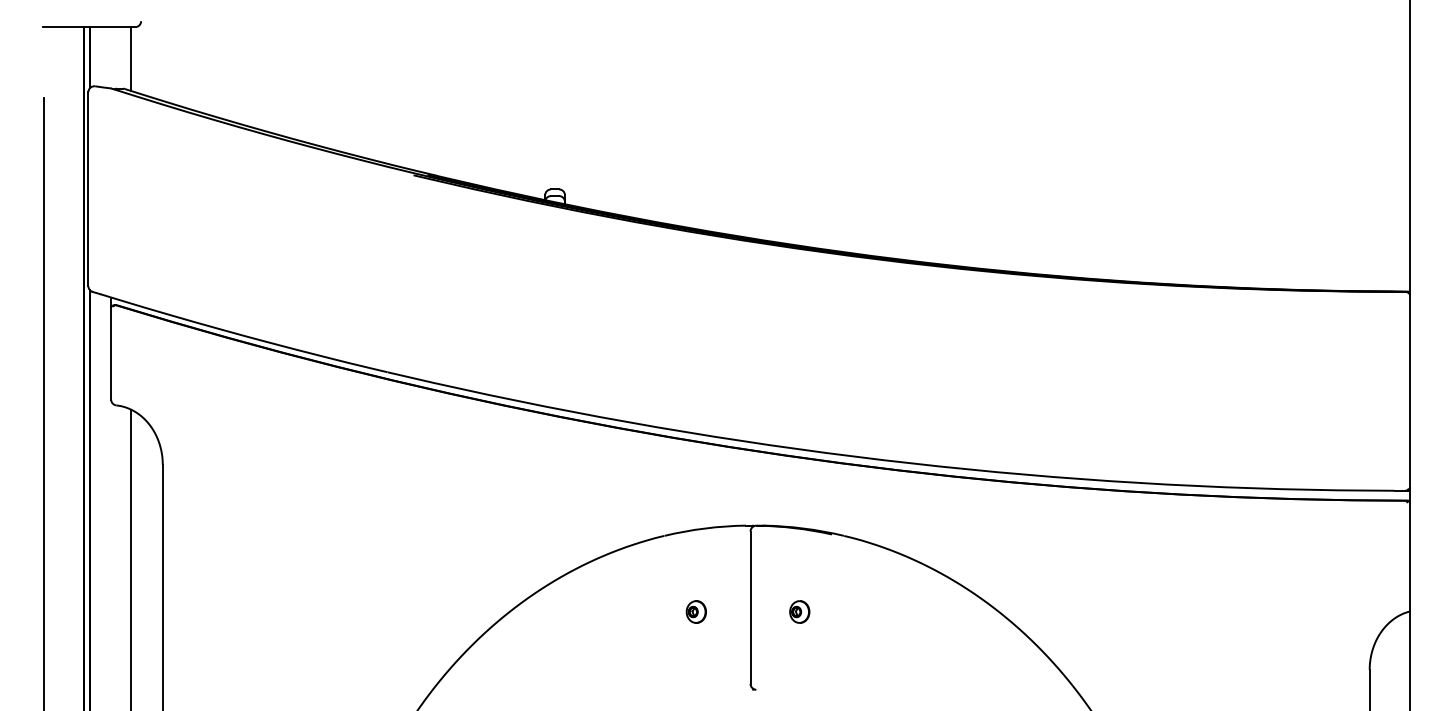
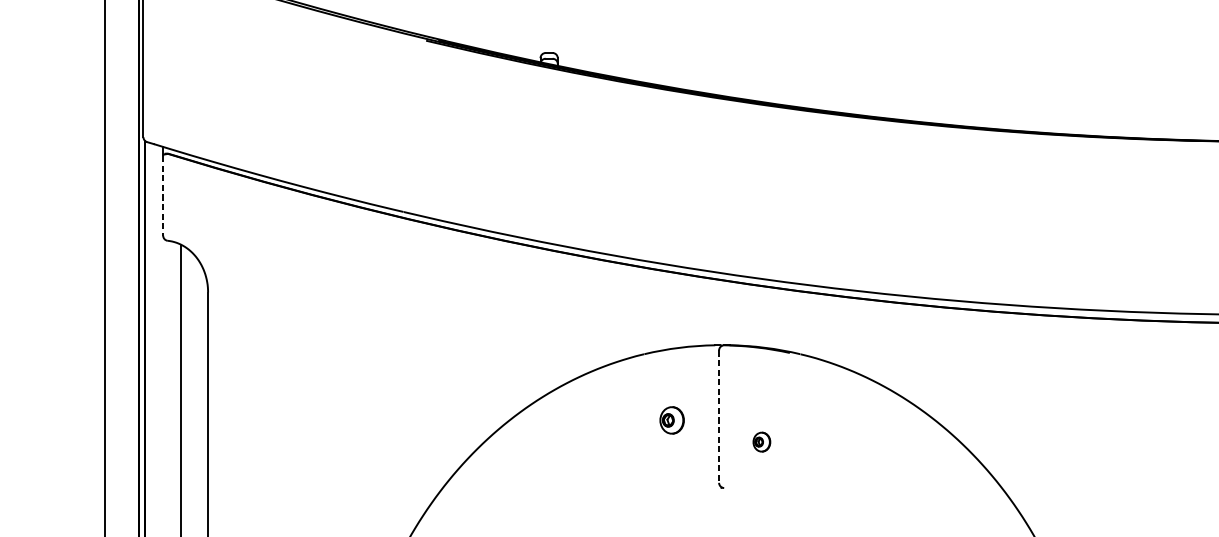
line: (111, 353) -> (163, 195), solid -> dashed
line: (750, 608) -> (719, 417), solid -> dashed
part: (695, 611) -> (671, 419), size x1.4
part: (799, 611) -> (761, 441), moved

